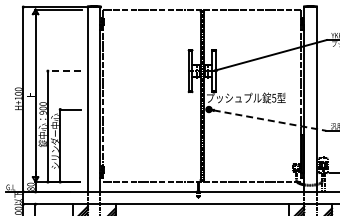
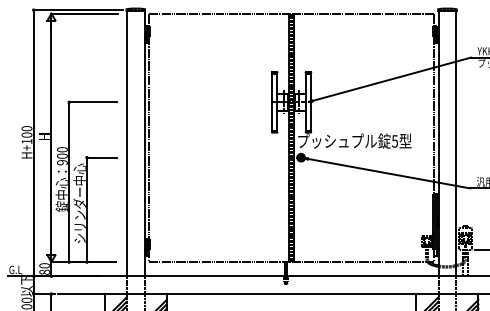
line: (64, 71) -> (93, 102), dashed -> solid
line: (270, 120) -> (389, 173), dashed -> solid

